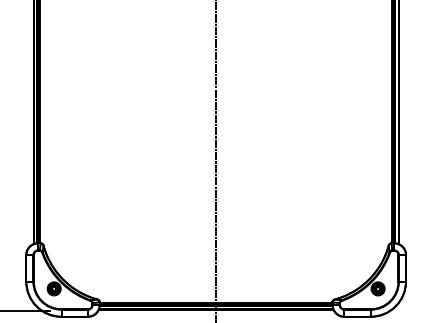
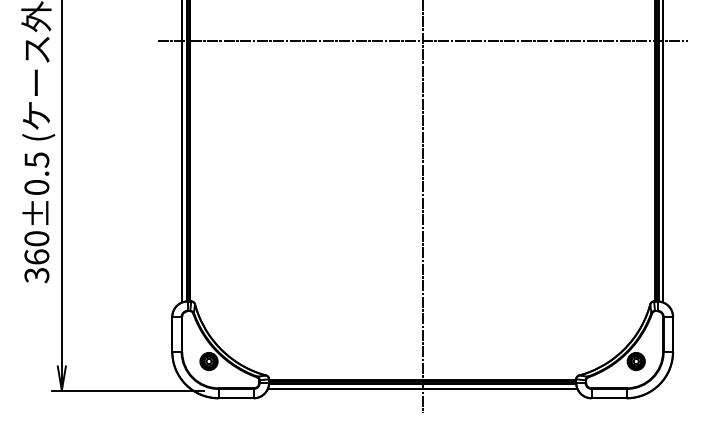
line: (216, 46) -> (422, 41), added

